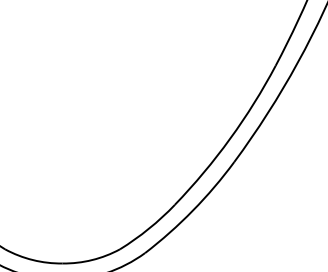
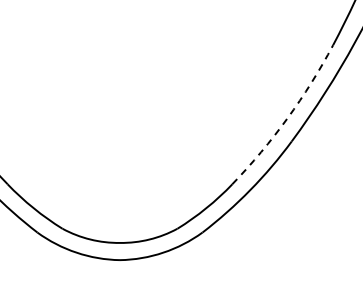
arc: (230, 139) -> (287, 118), solid -> dashed

